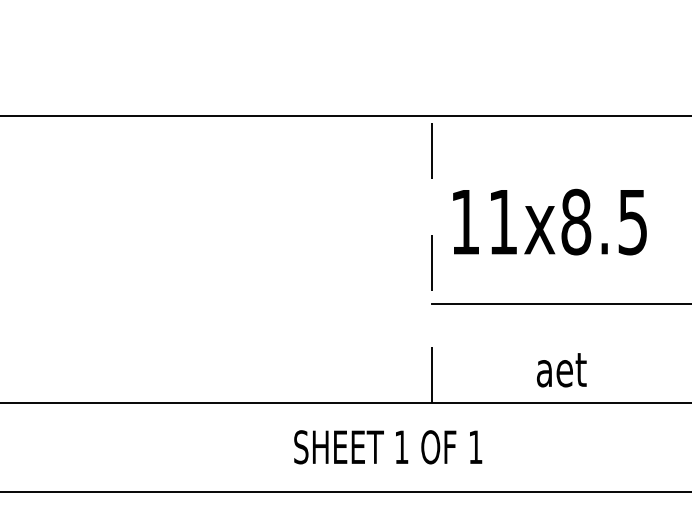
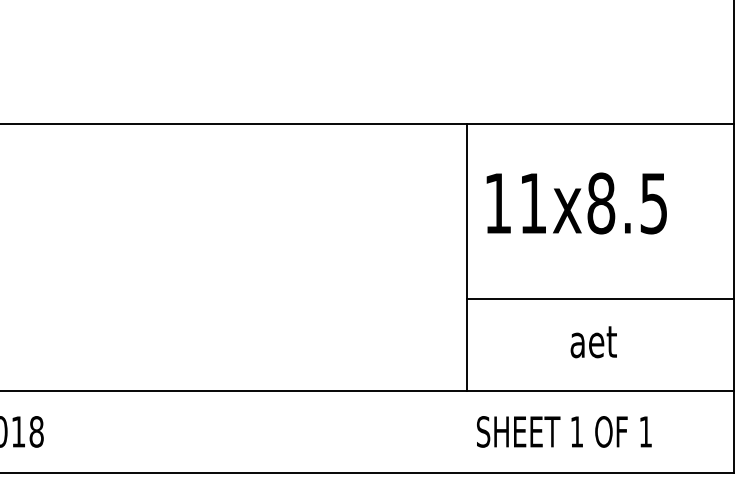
text: (549, 222) -> (576, 203), moved
line: (432, 259) -> (467, 257), dashed -> solid
text: (561, 370) -> (593, 342), moved
text: (388, 446) -> (564, 431), moved

